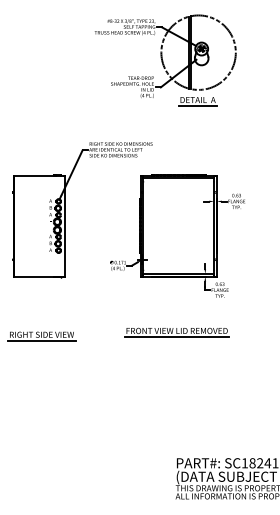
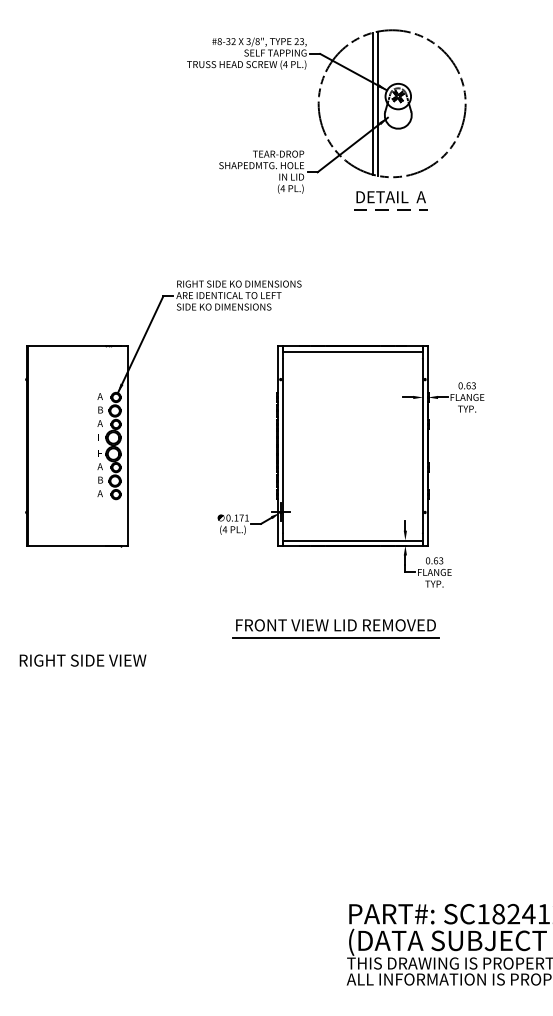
line: (197, 106) -> (389, 209), solid -> dashed
part: (176, 332) -> (334, 628), moved
line: (42, 340) -> (84, 671), removed

